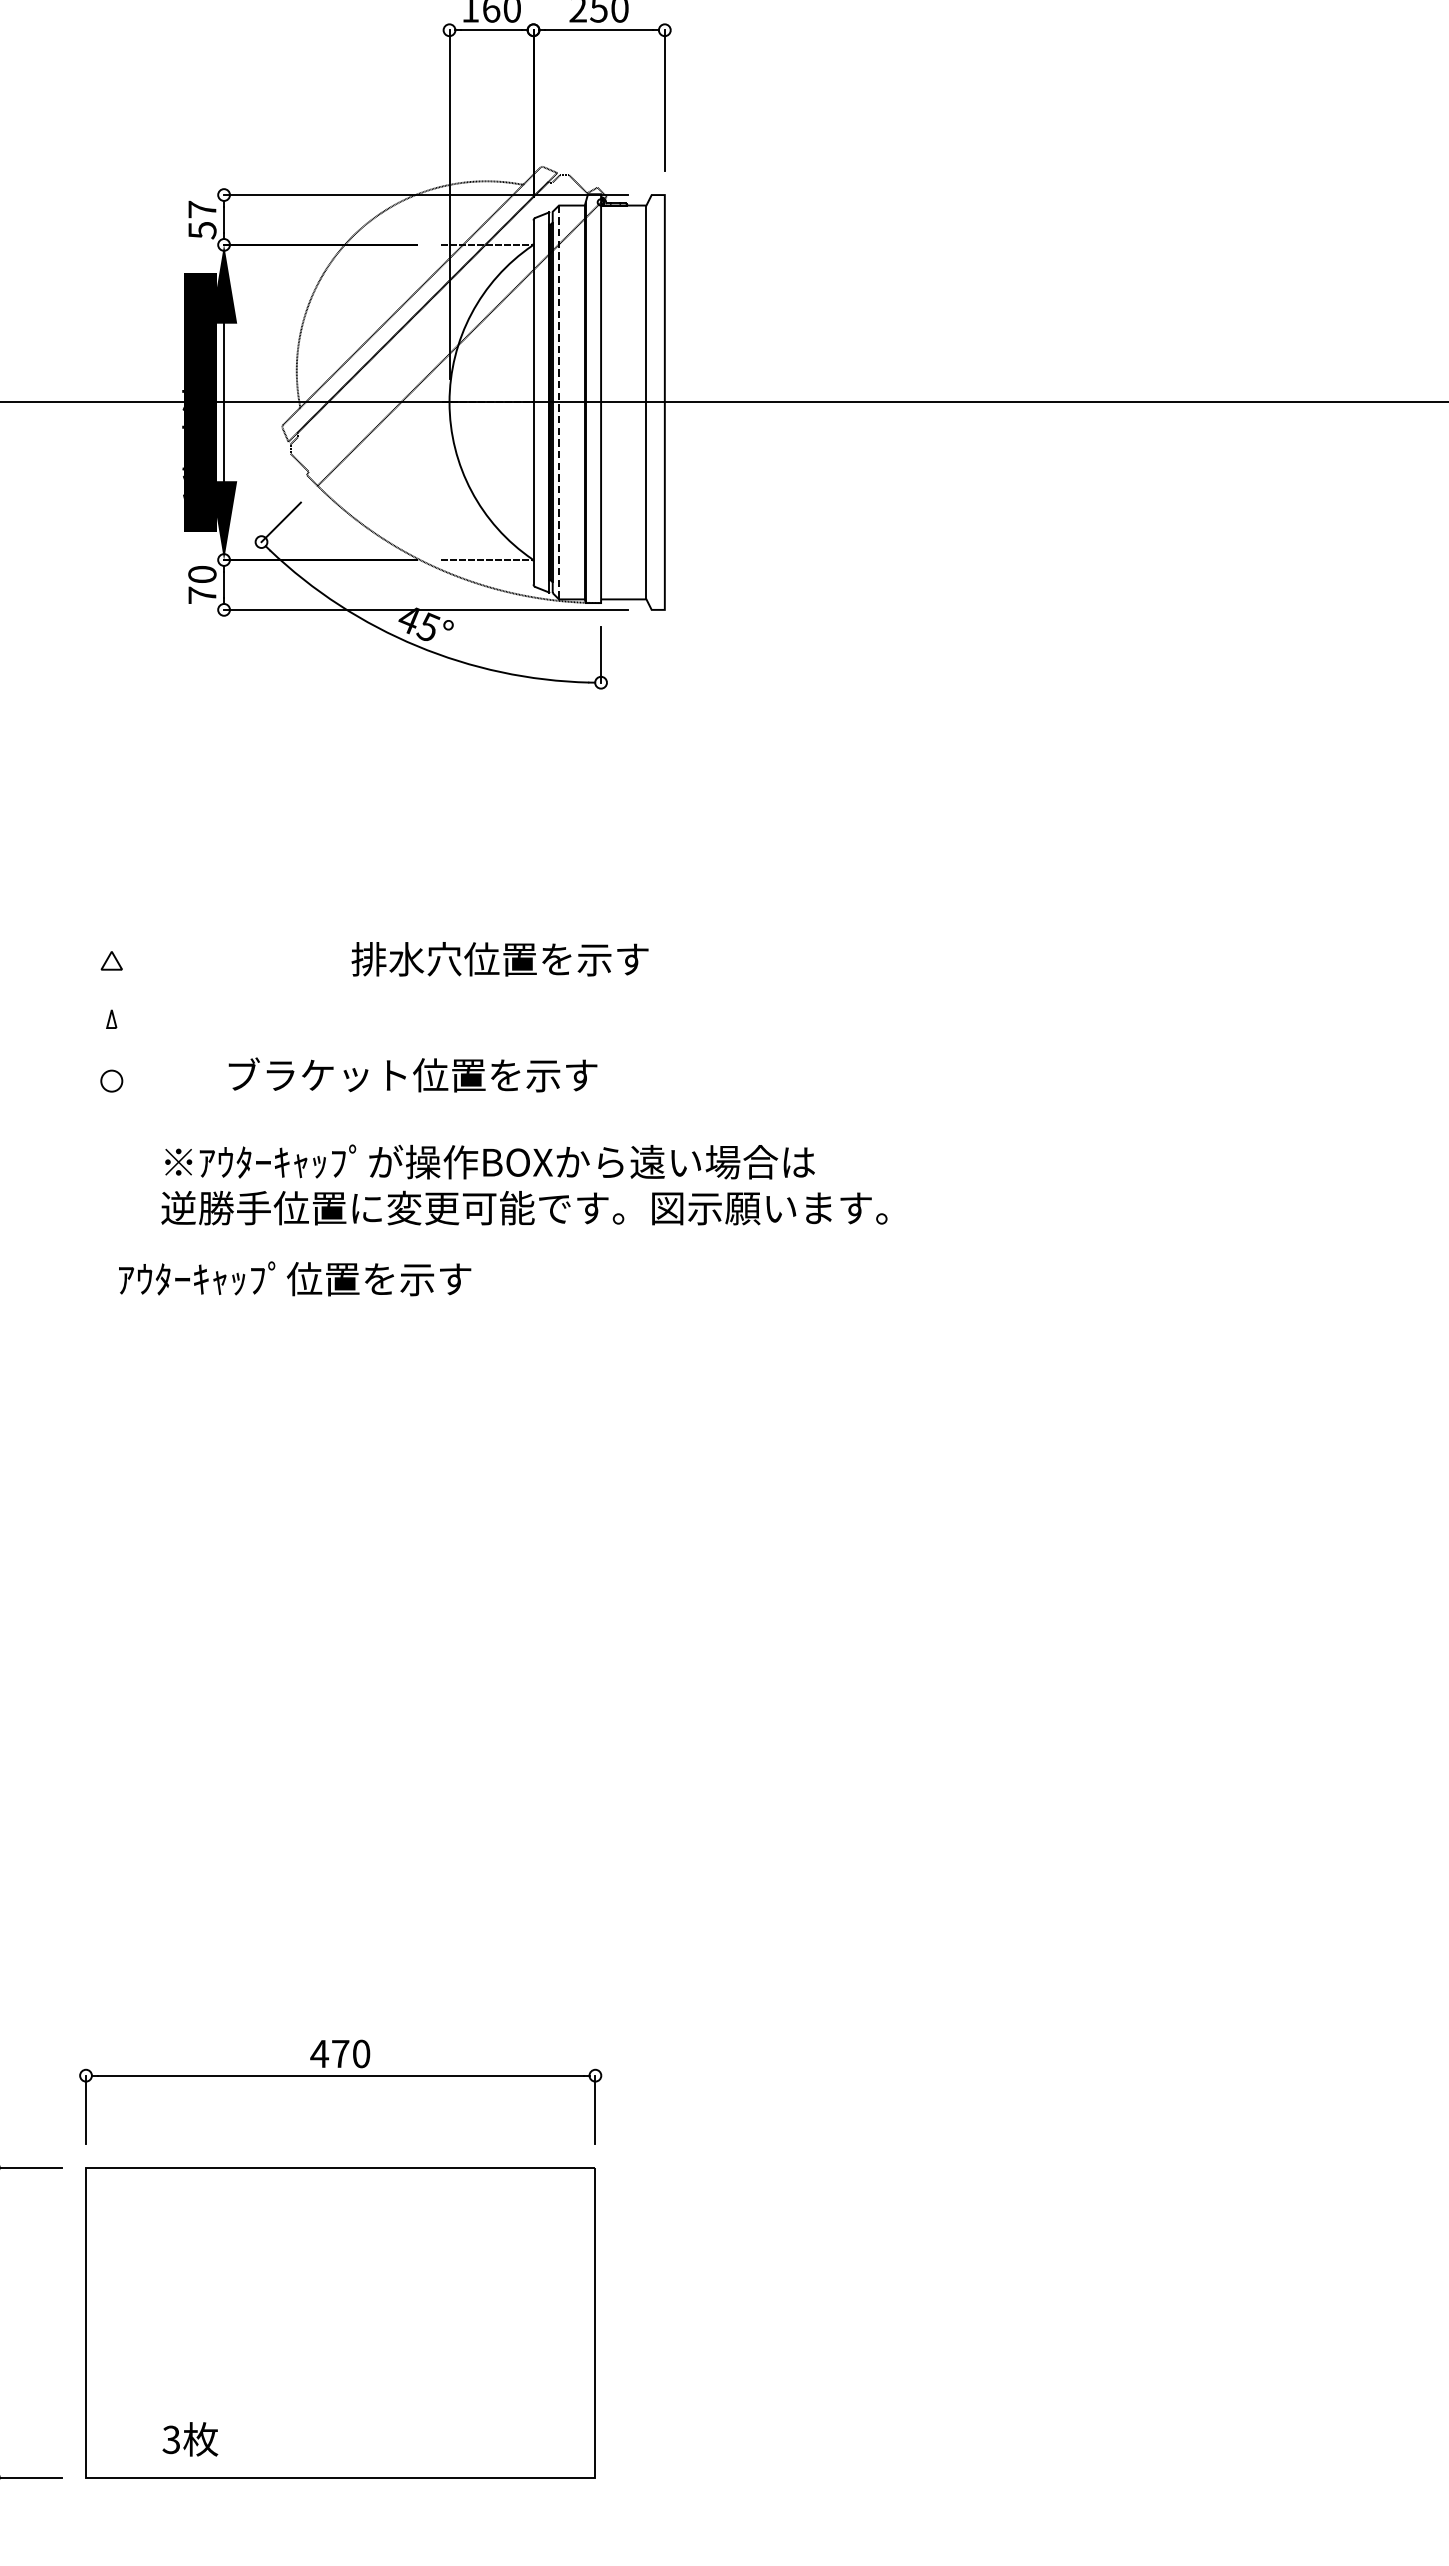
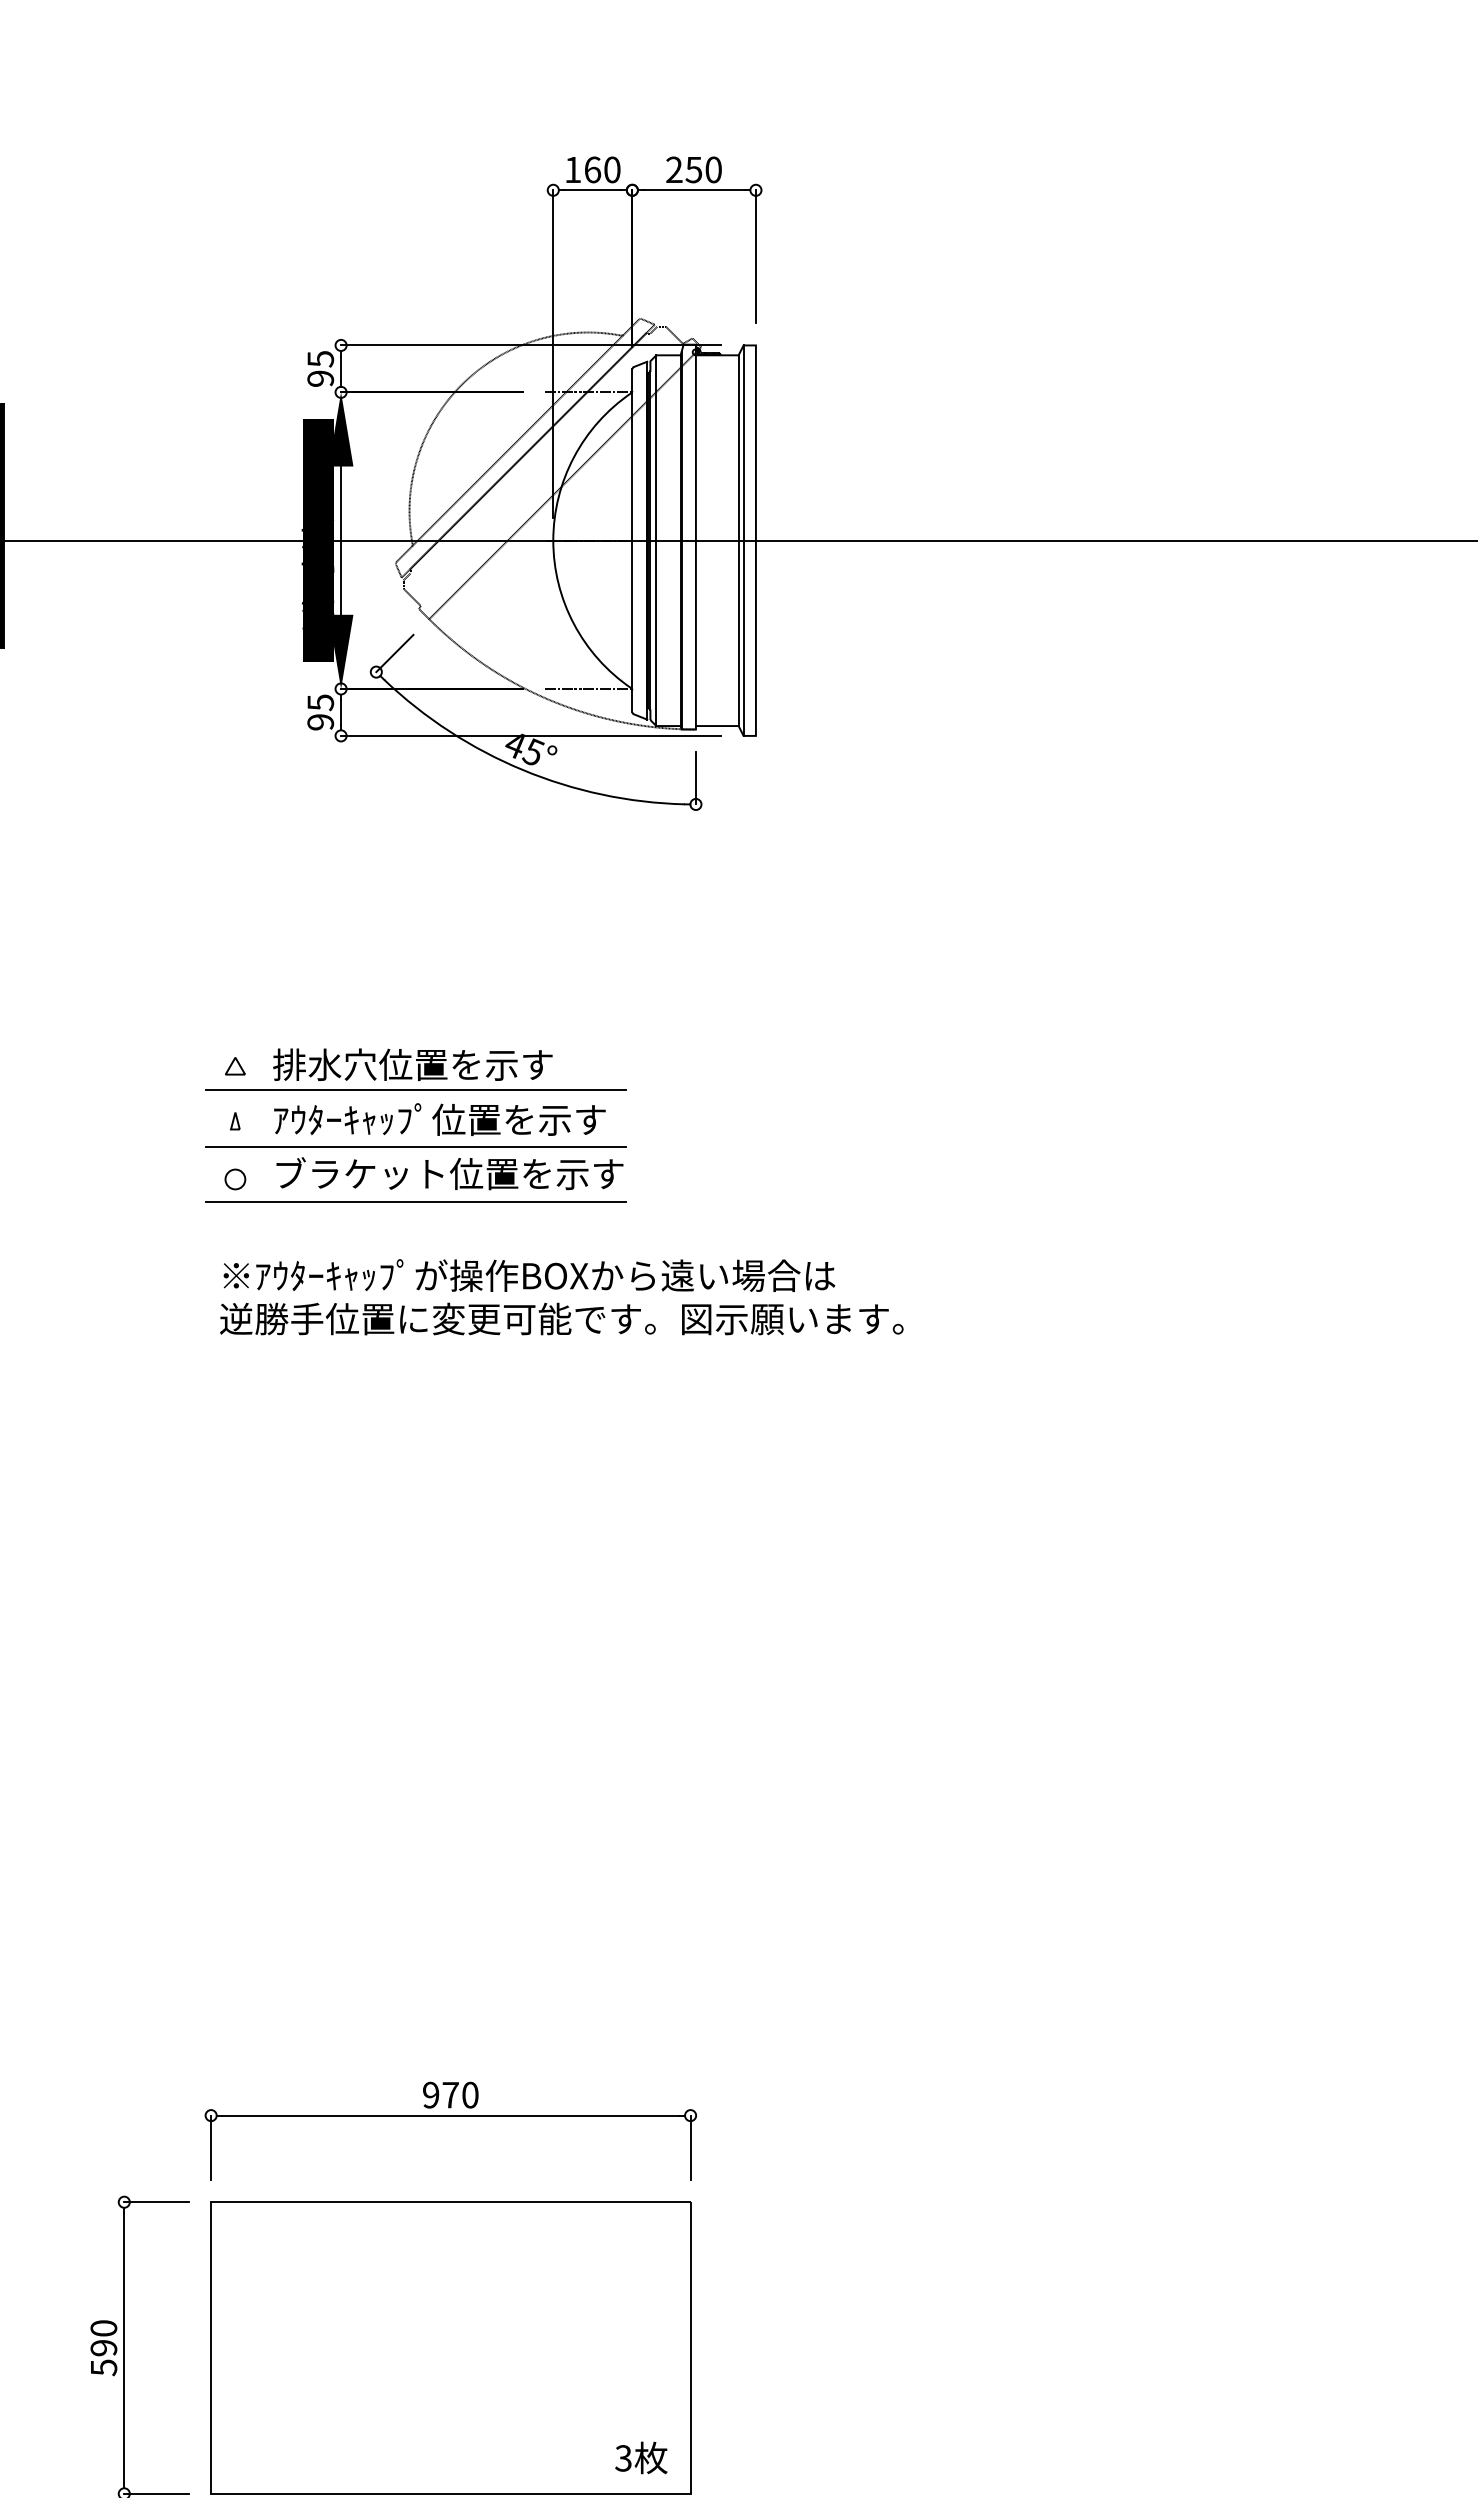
text: (202, 220) -> (320, 369), 57 -> 95
line: (651, 402) -> (743, 540), added
line: (559, 403) -> (656, 541), dashed -> solid
text: (202, 585) -> (320, 712), 70 -> 95
text: (499, 958) -> (412, 1064), moved
line: (303, 985) -> (415, 1089), added
line: (303, 1046) -> (415, 1146), added
text: (412, 1074) -> (449, 1173), moved
line: (303, 1104) -> (415, 1201), added
text: (524, 1185) -> (561, 1297), moved
text: (294, 1278) -> (439, 1119), moved
text: (319, 2053) -> (430, 2094), 470 -> 970
text: (190, 2438) -> (641, 2457), moved

